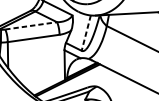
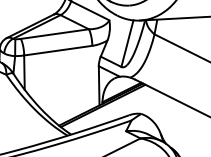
line: (31, 26) -> (55, 34), dashed -> solid
line: (86, 33) -> (127, 44), dashed -> solid

